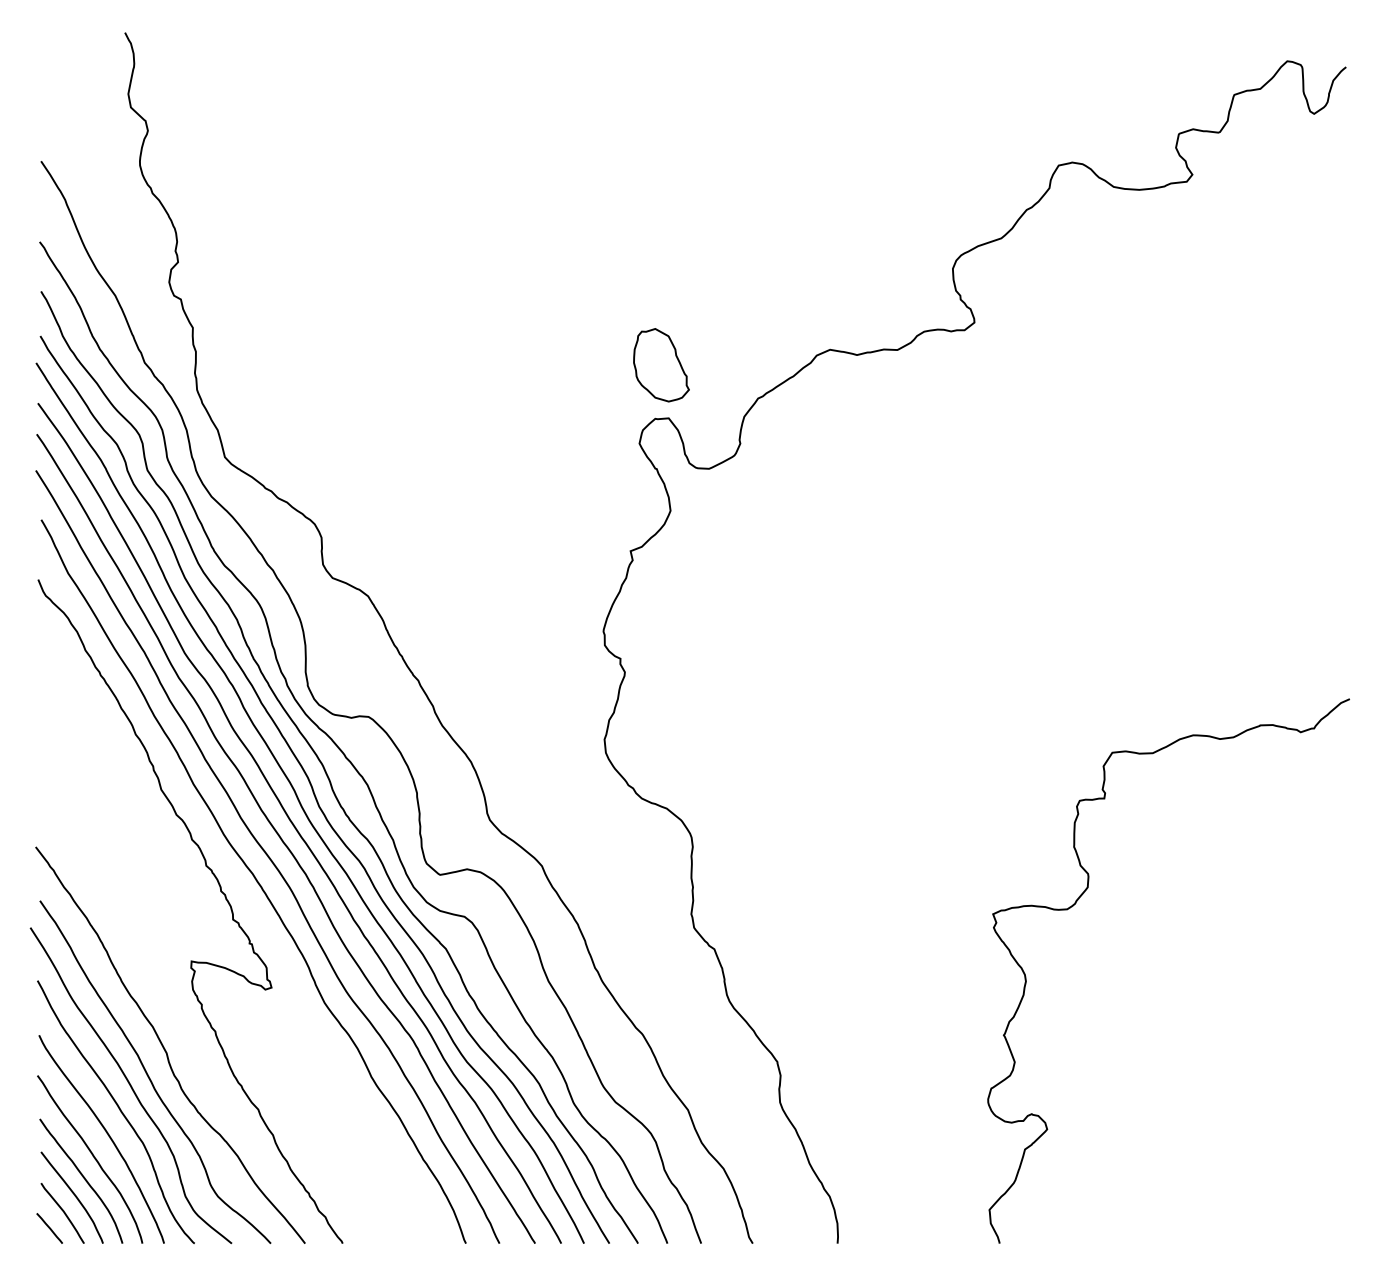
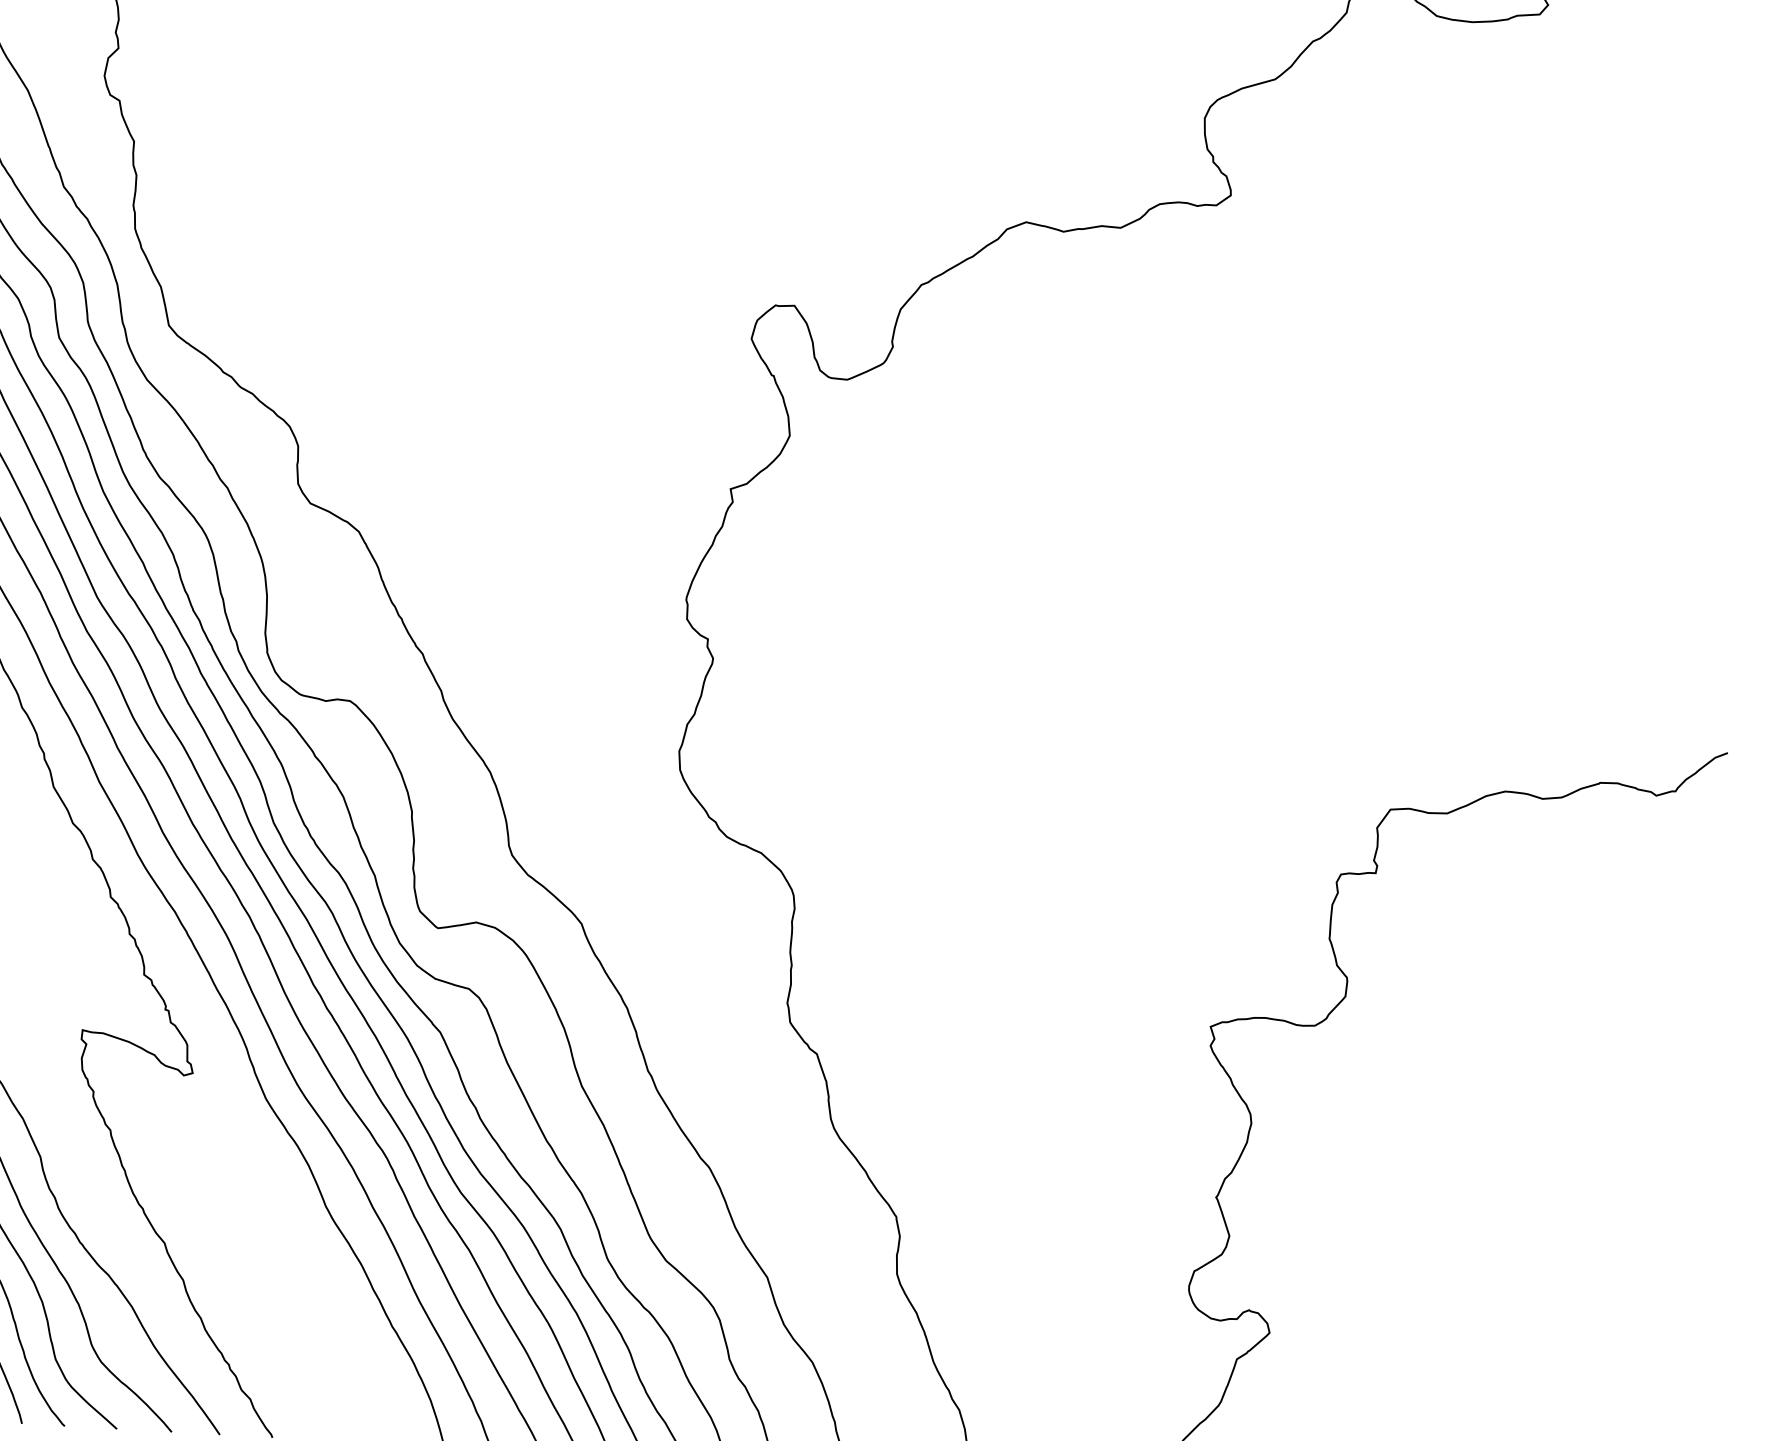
part: (661, 365) -> (788, 231), removed

